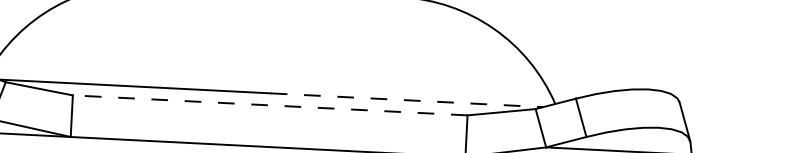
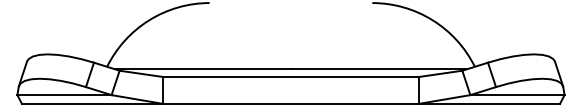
line: (407, 100) -> (379, 69), dashed -> solid
line: (269, 106) -> (290, 77), dashed -> solid

